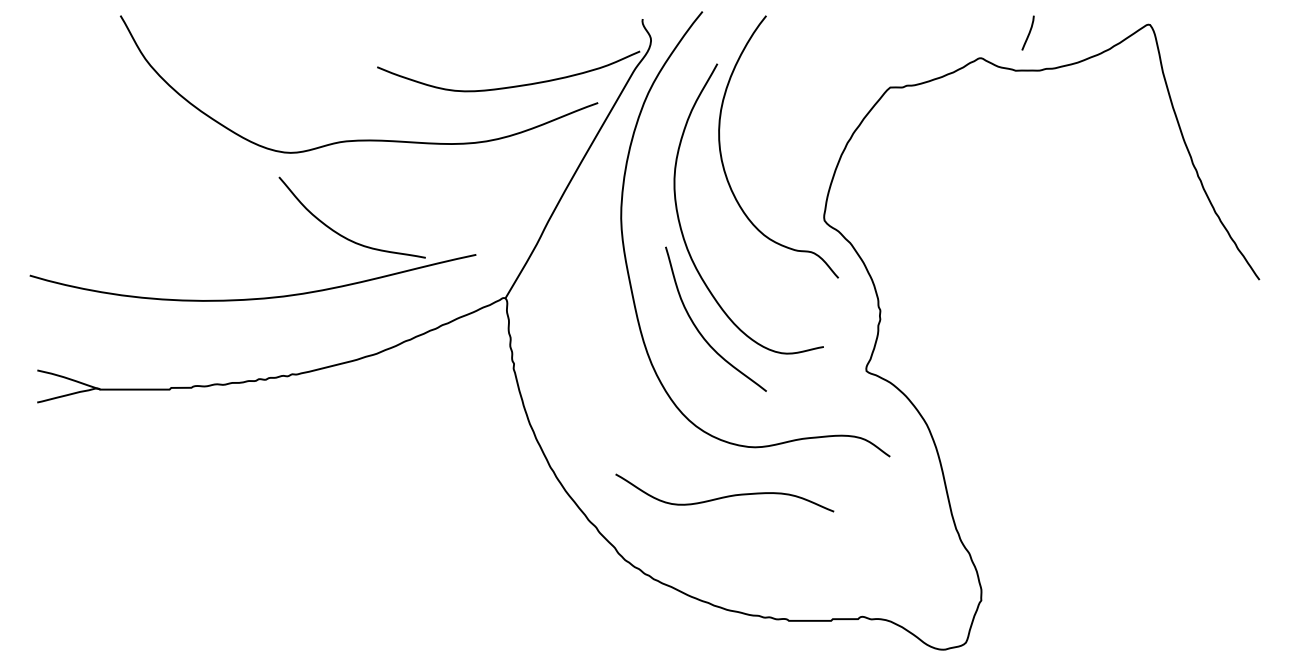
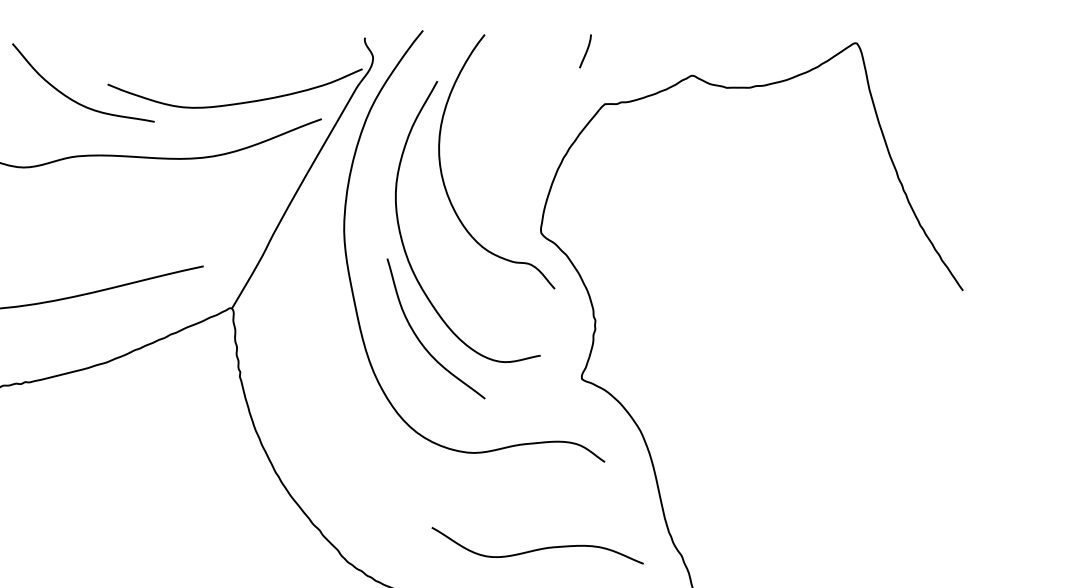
curve: (1028, 32) -> (585, 50), moved
curve: (343, 235) -> (74, 100), moved
curve: (724, 496) -> (537, 549), moved

